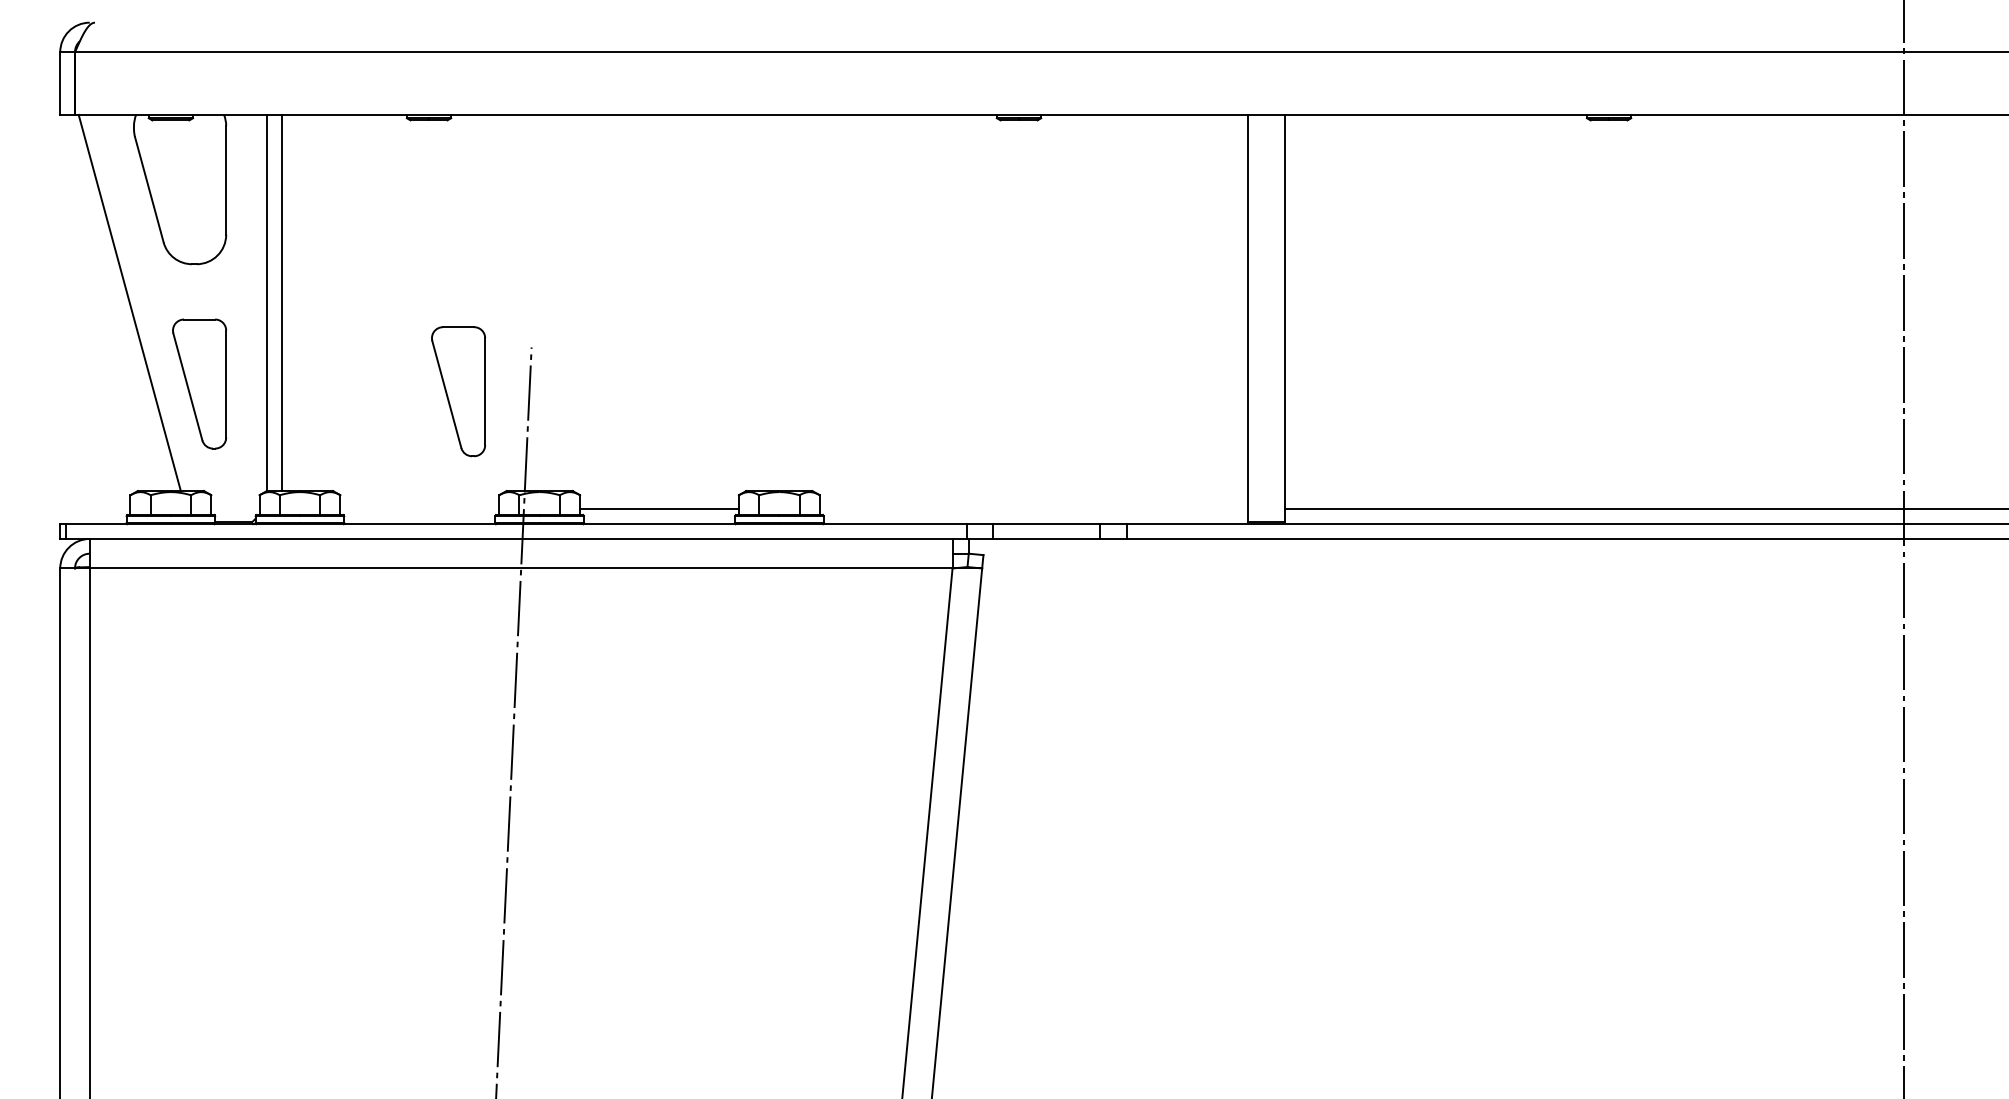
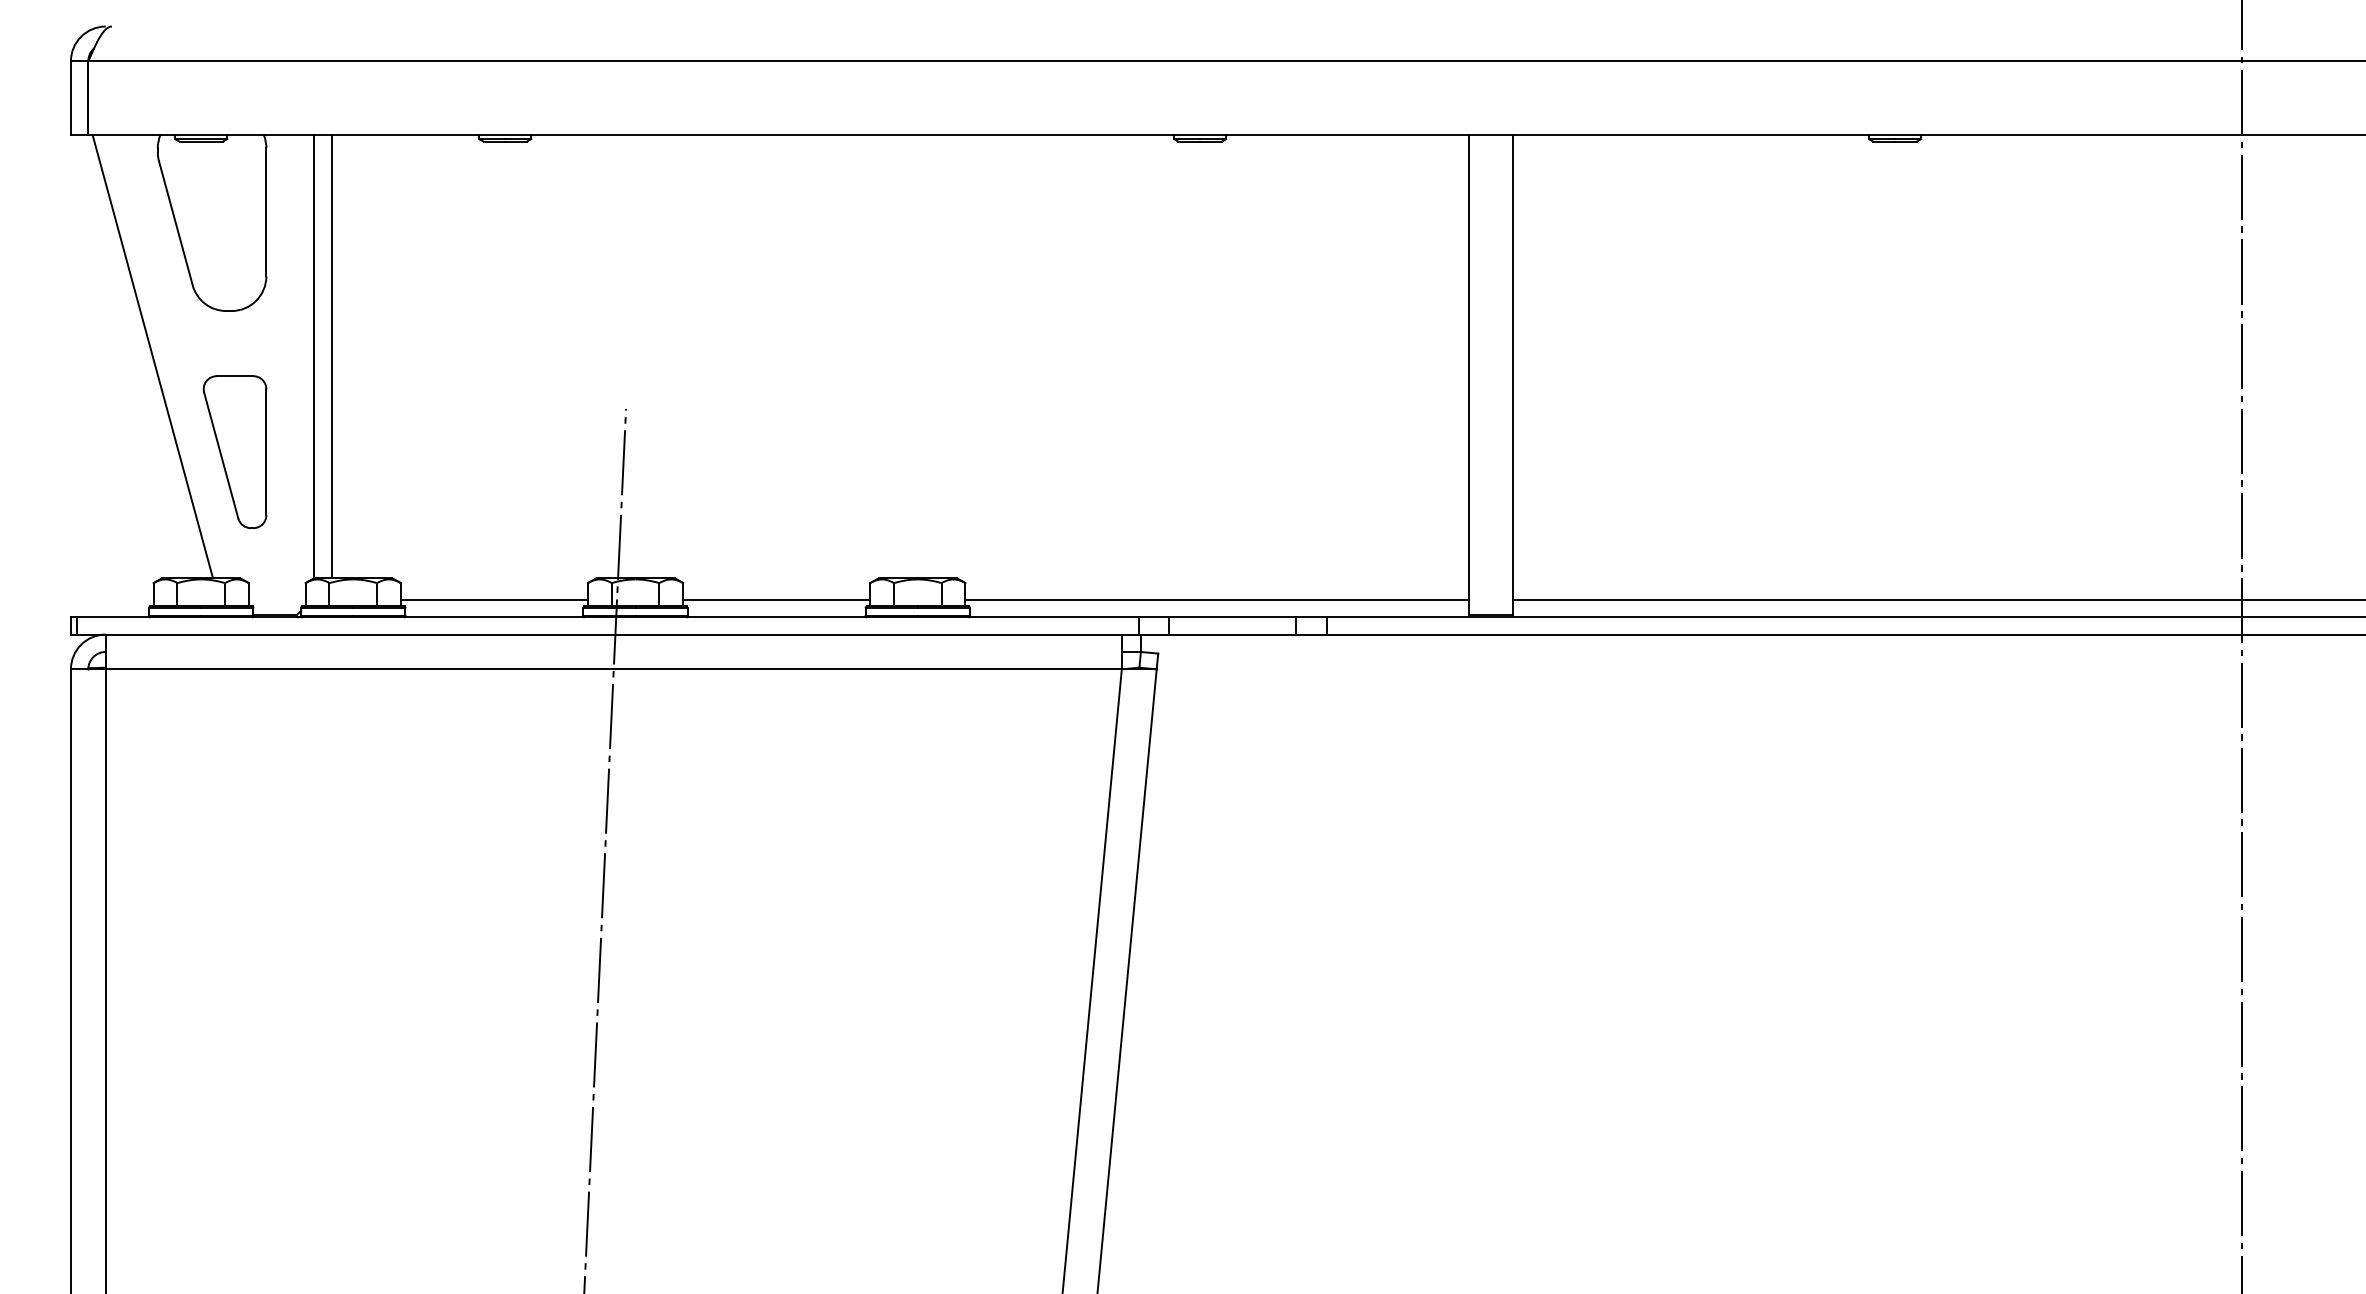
part: (458, 391) -> (539, 460), removed
line: (419, 509) -> (493, 599), added
line: (1033, 509) -> (1217, 599), added

